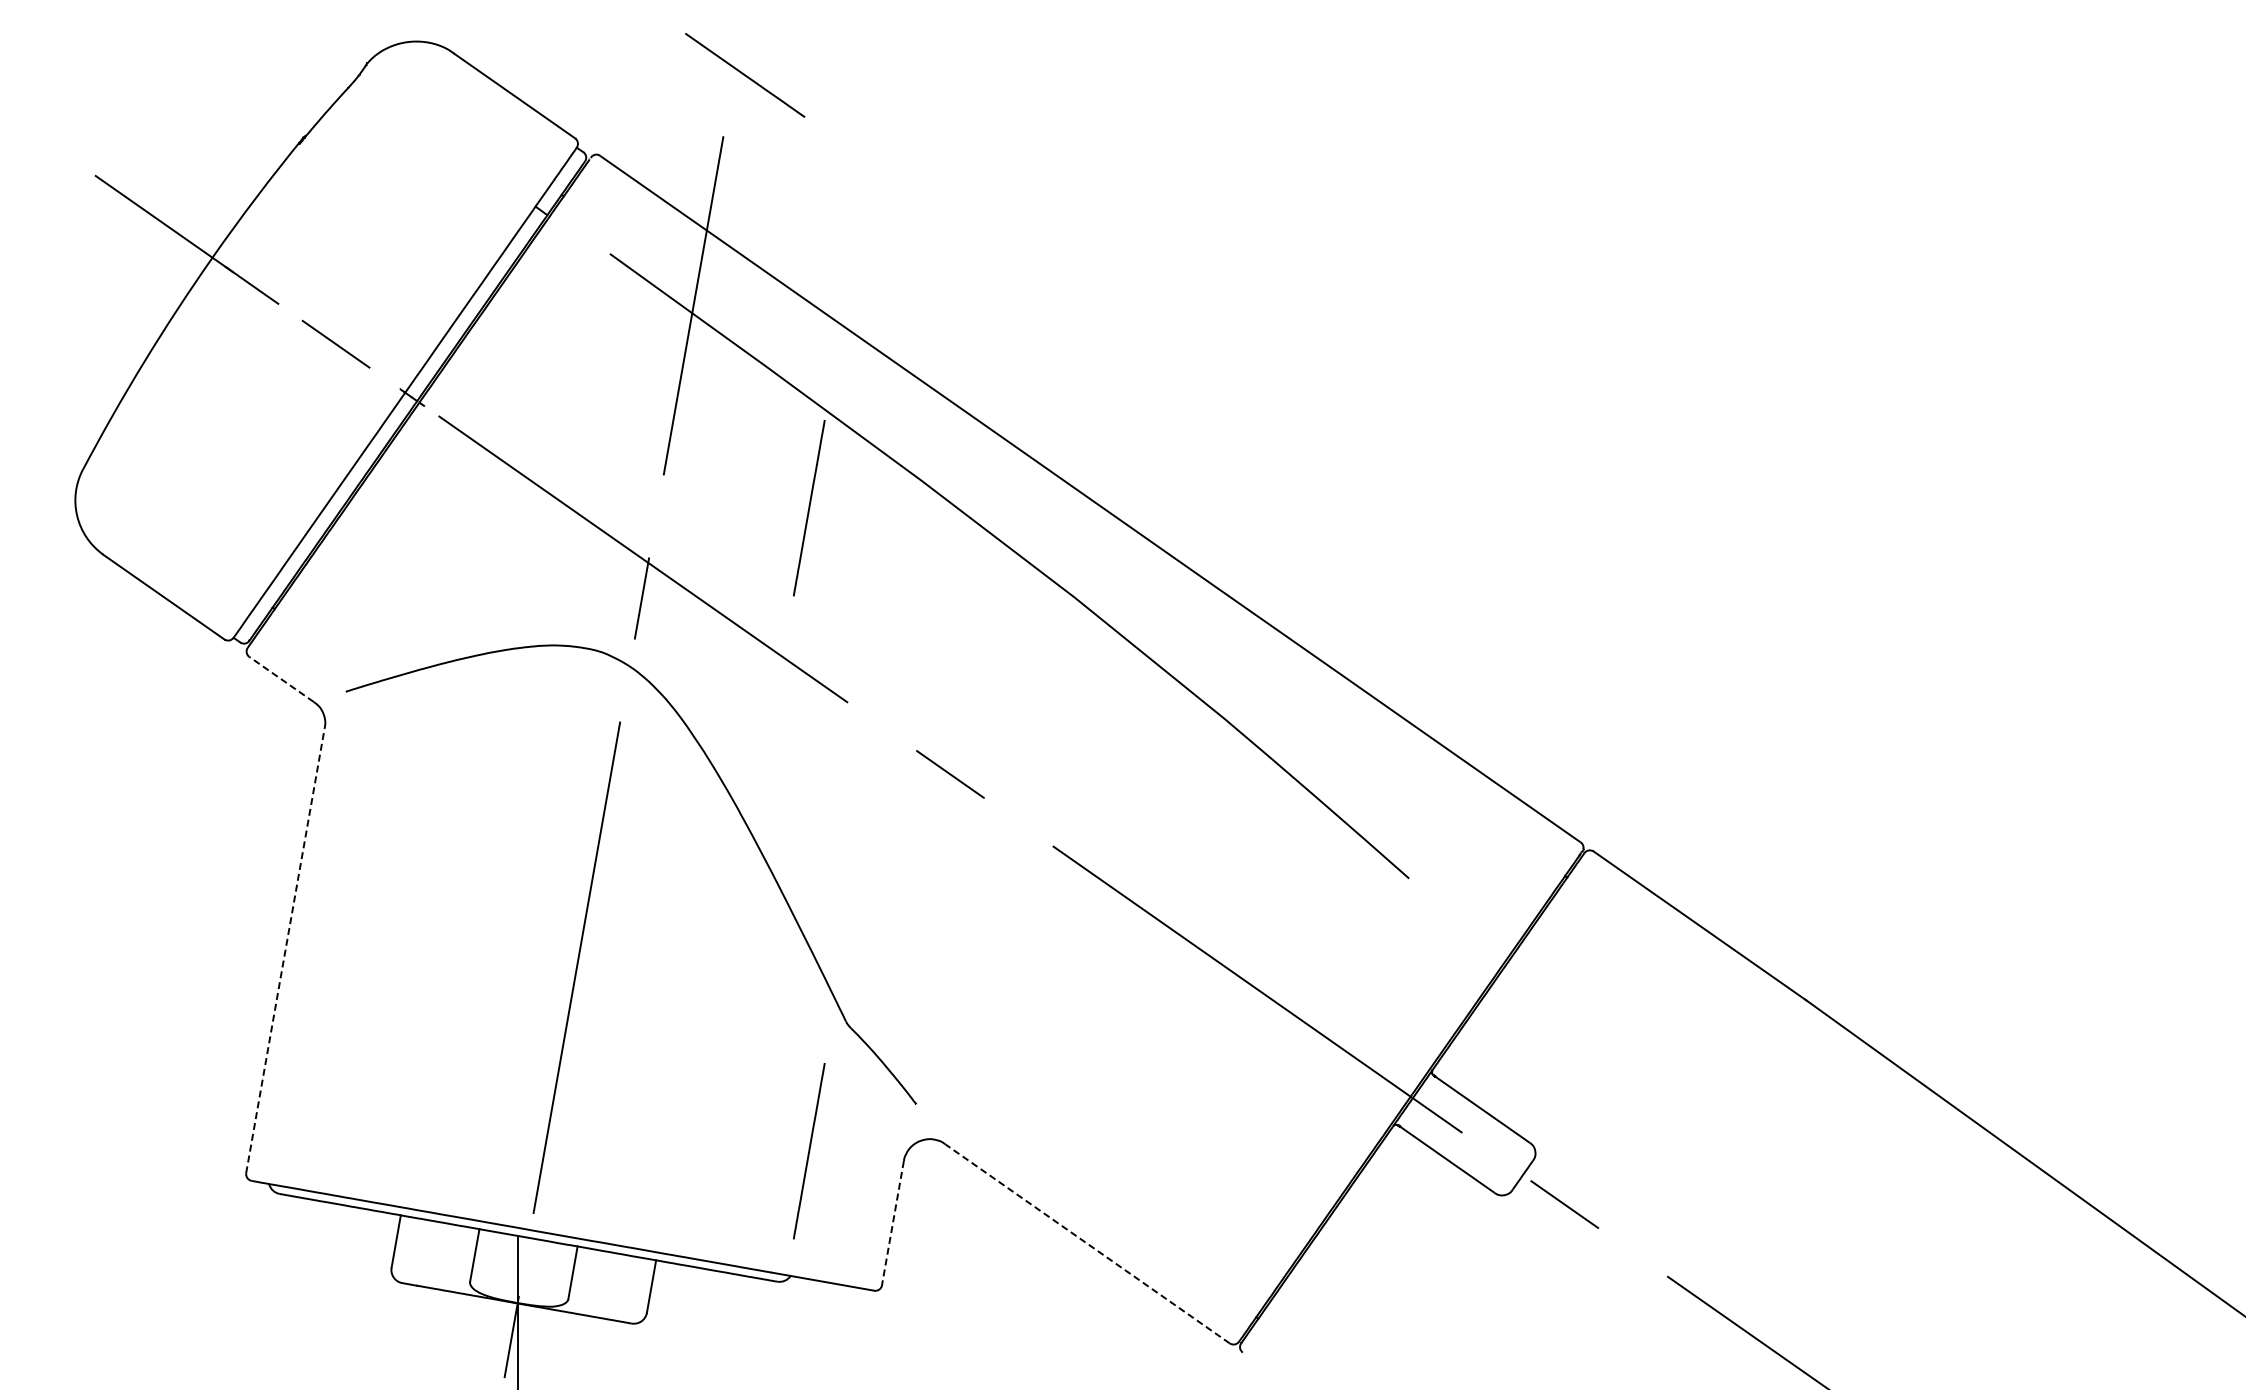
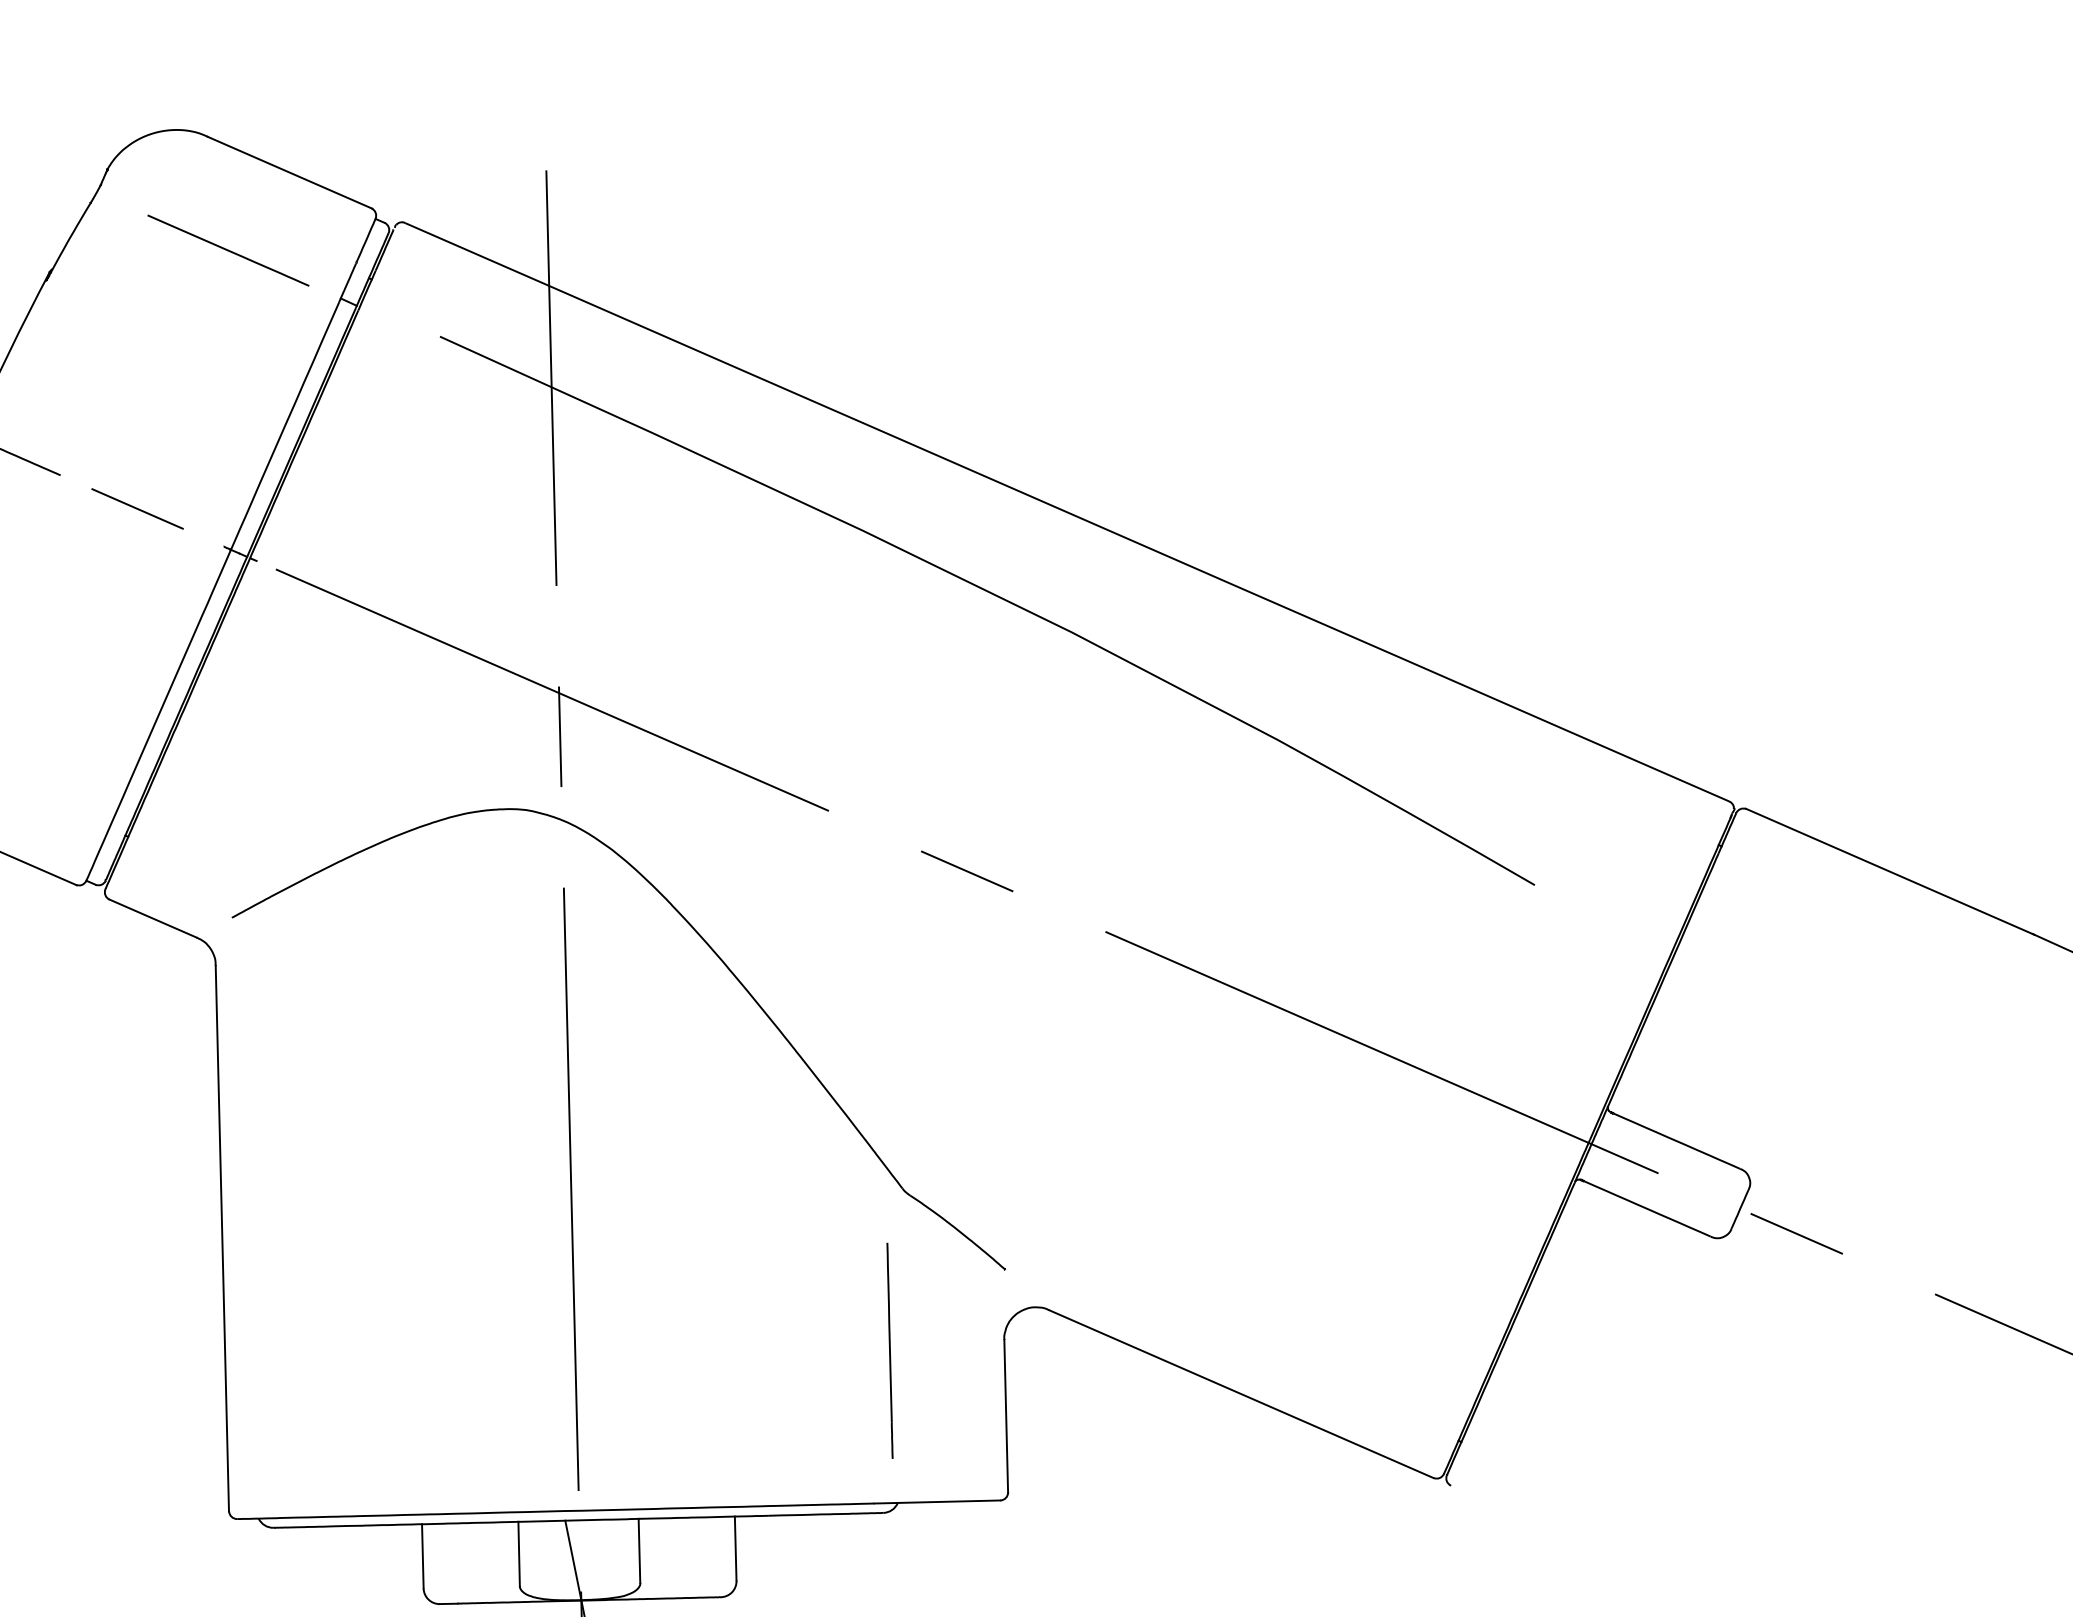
line: (745, 75) -> (228, 250), moved
line: (809, 508) -> (736, 590), removed
line: (281, 679) -> (152, 918), dashed -> solid
line: (285, 950) -> (222, 1238), dashed -> solid
line: (892, 1224) -> (1006, 1417), dashed -> solid
line: (1087, 1243) -> (1241, 1393), dashed -> solid

